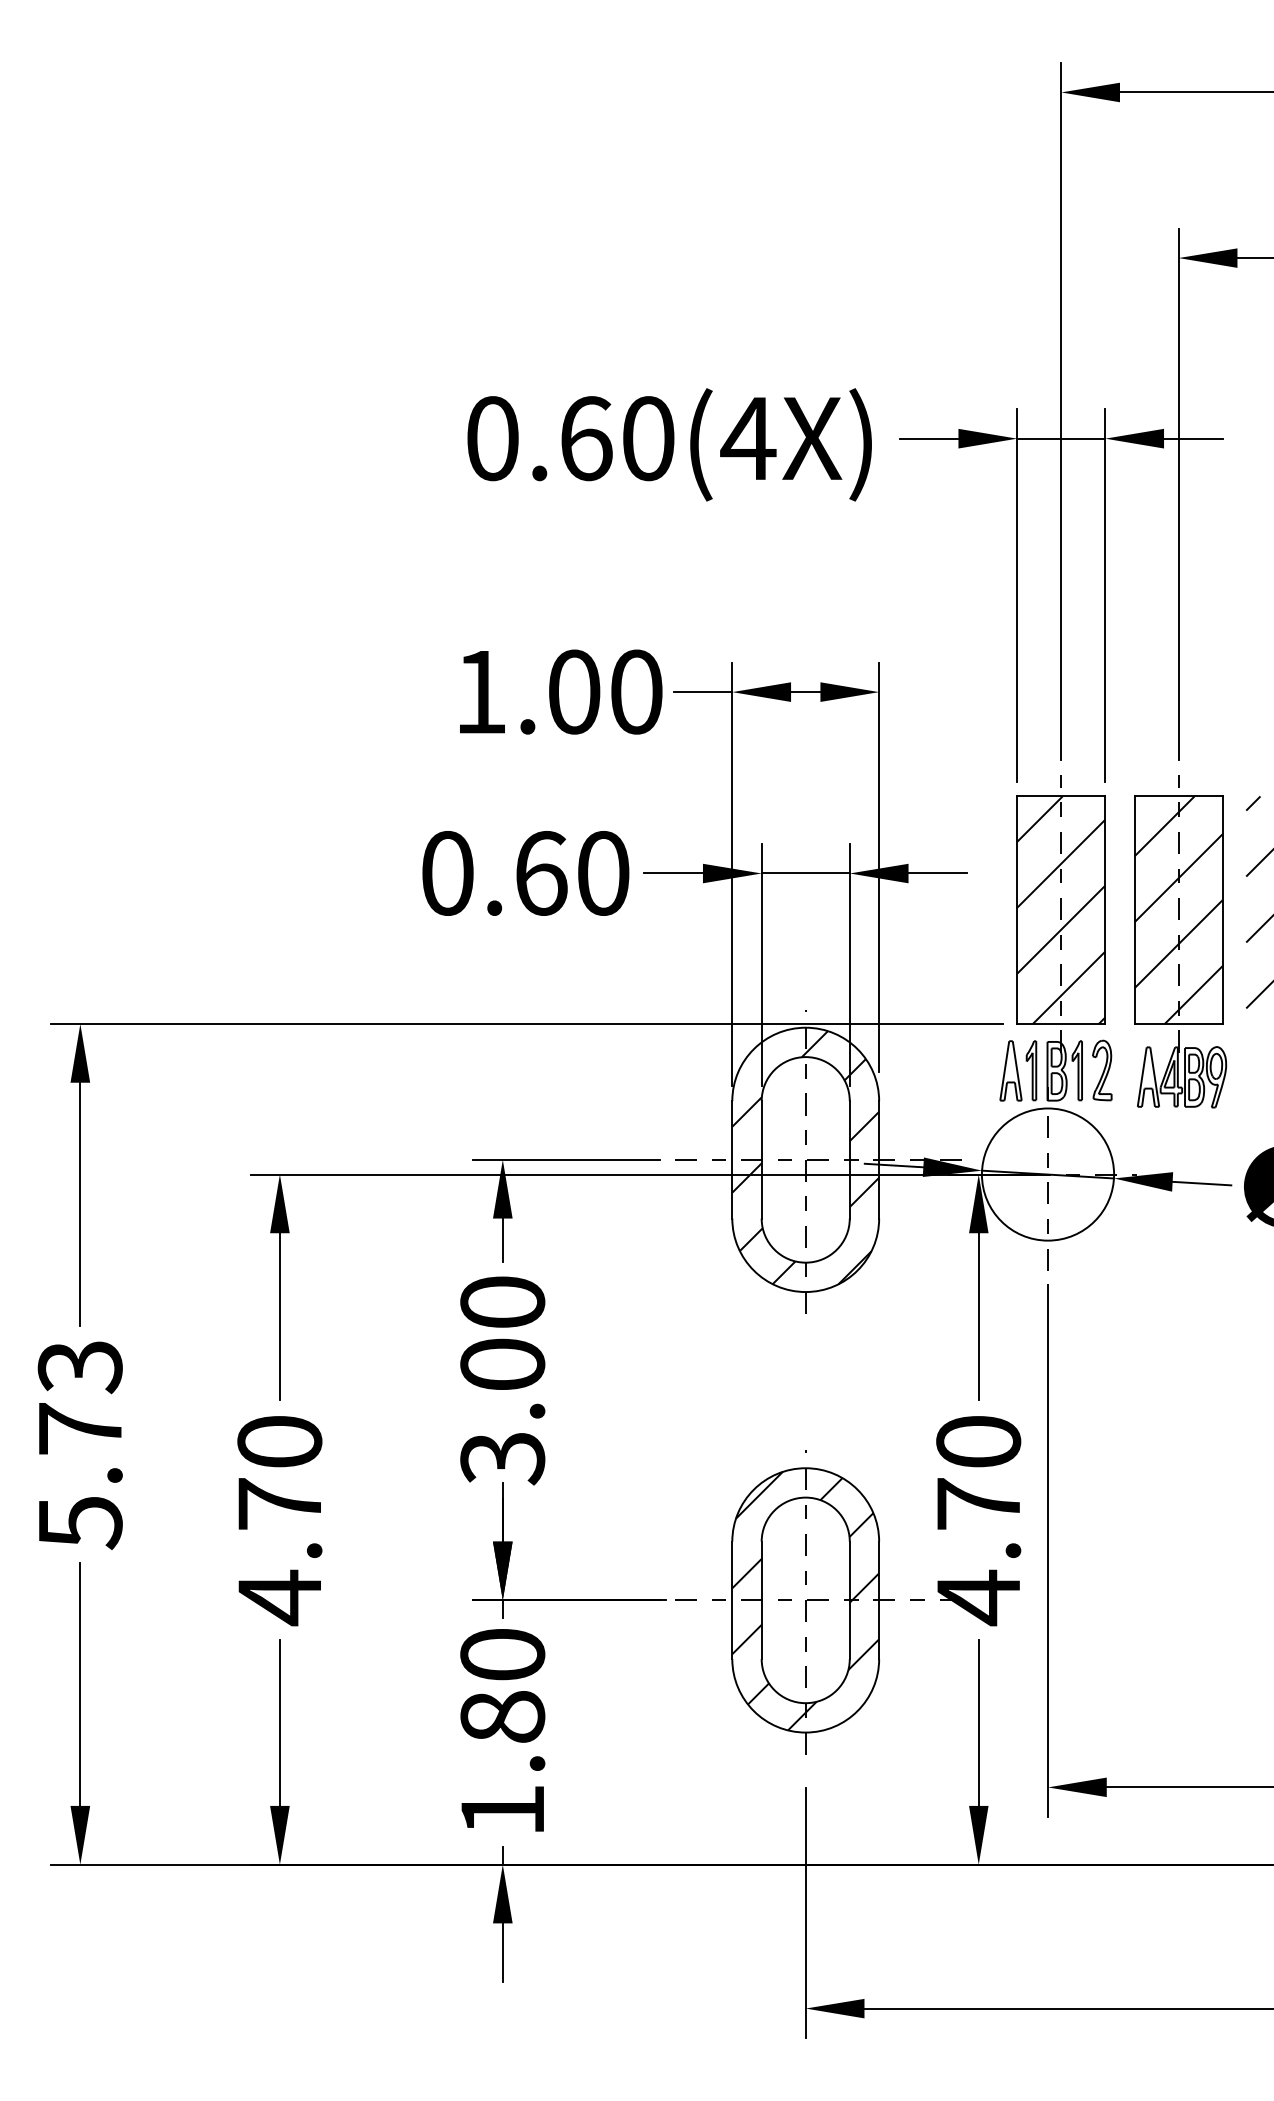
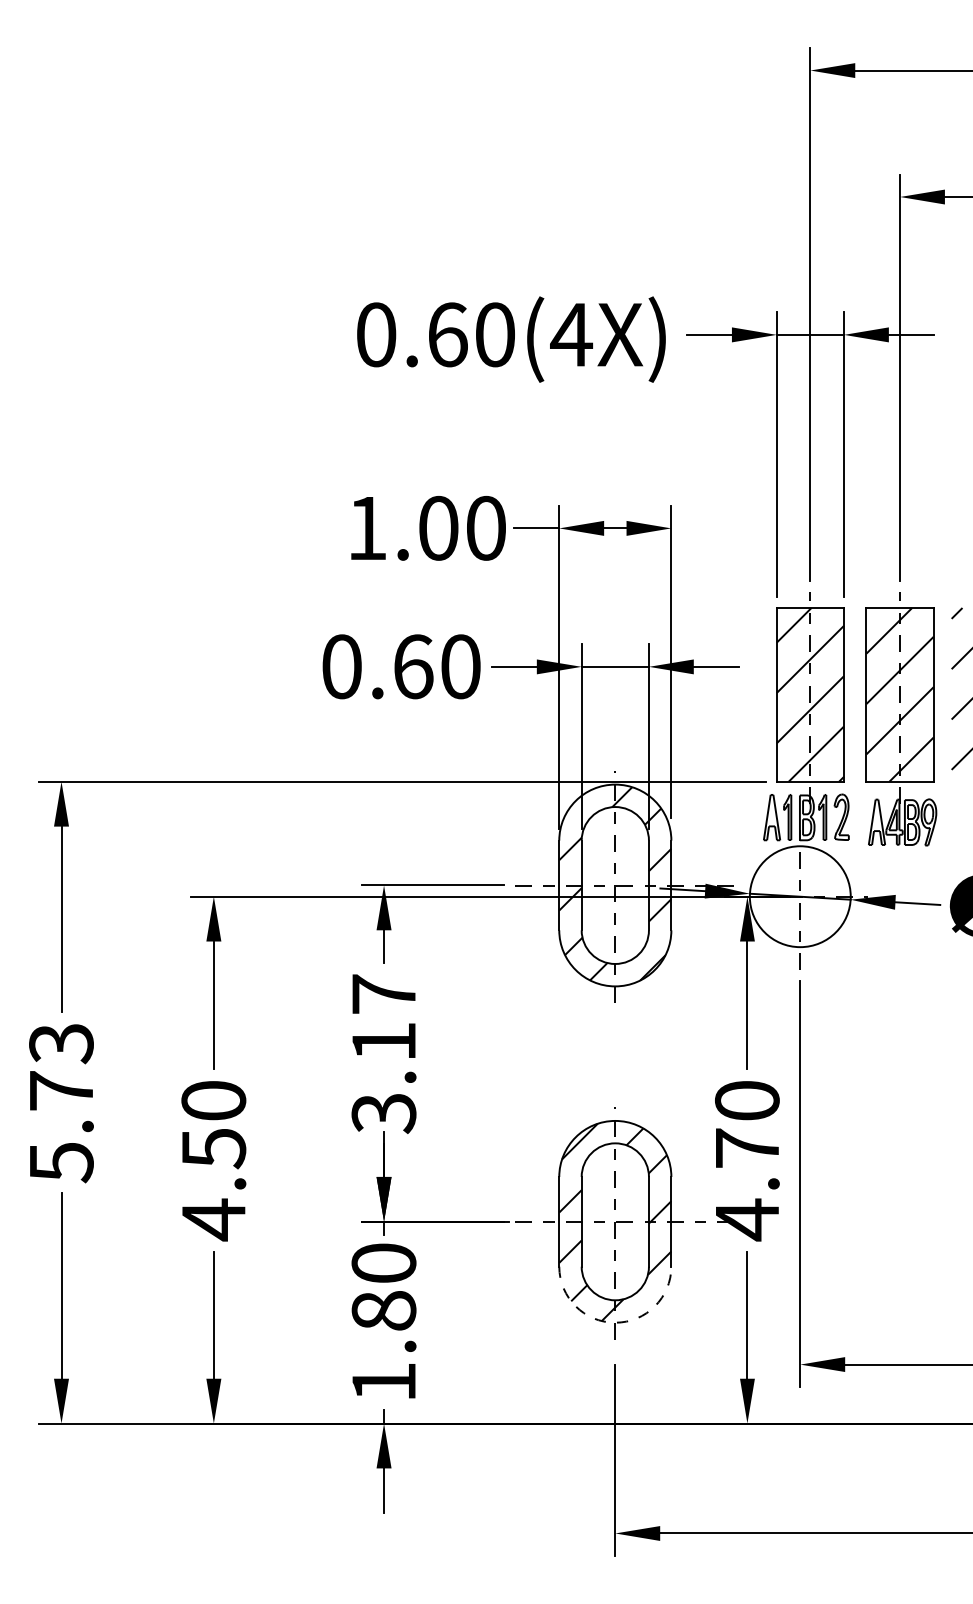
text: (502, 1332) -> (383, 1017), 3.00 -> 3.17
text: (280, 1504) -> (214, 1148), 4.70 -> 4.50
arc: (805, 1732) -> (615, 1322), solid -> dashed

